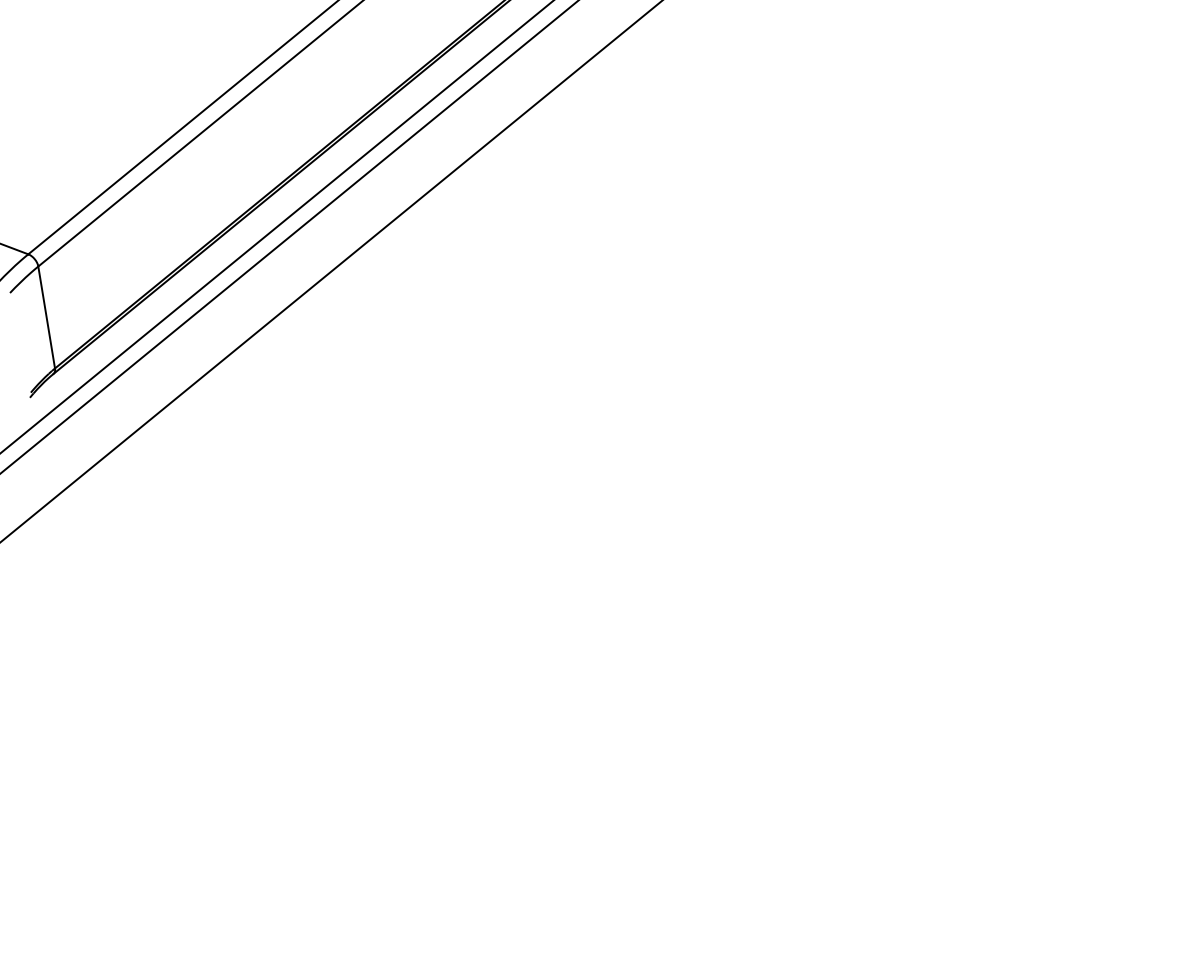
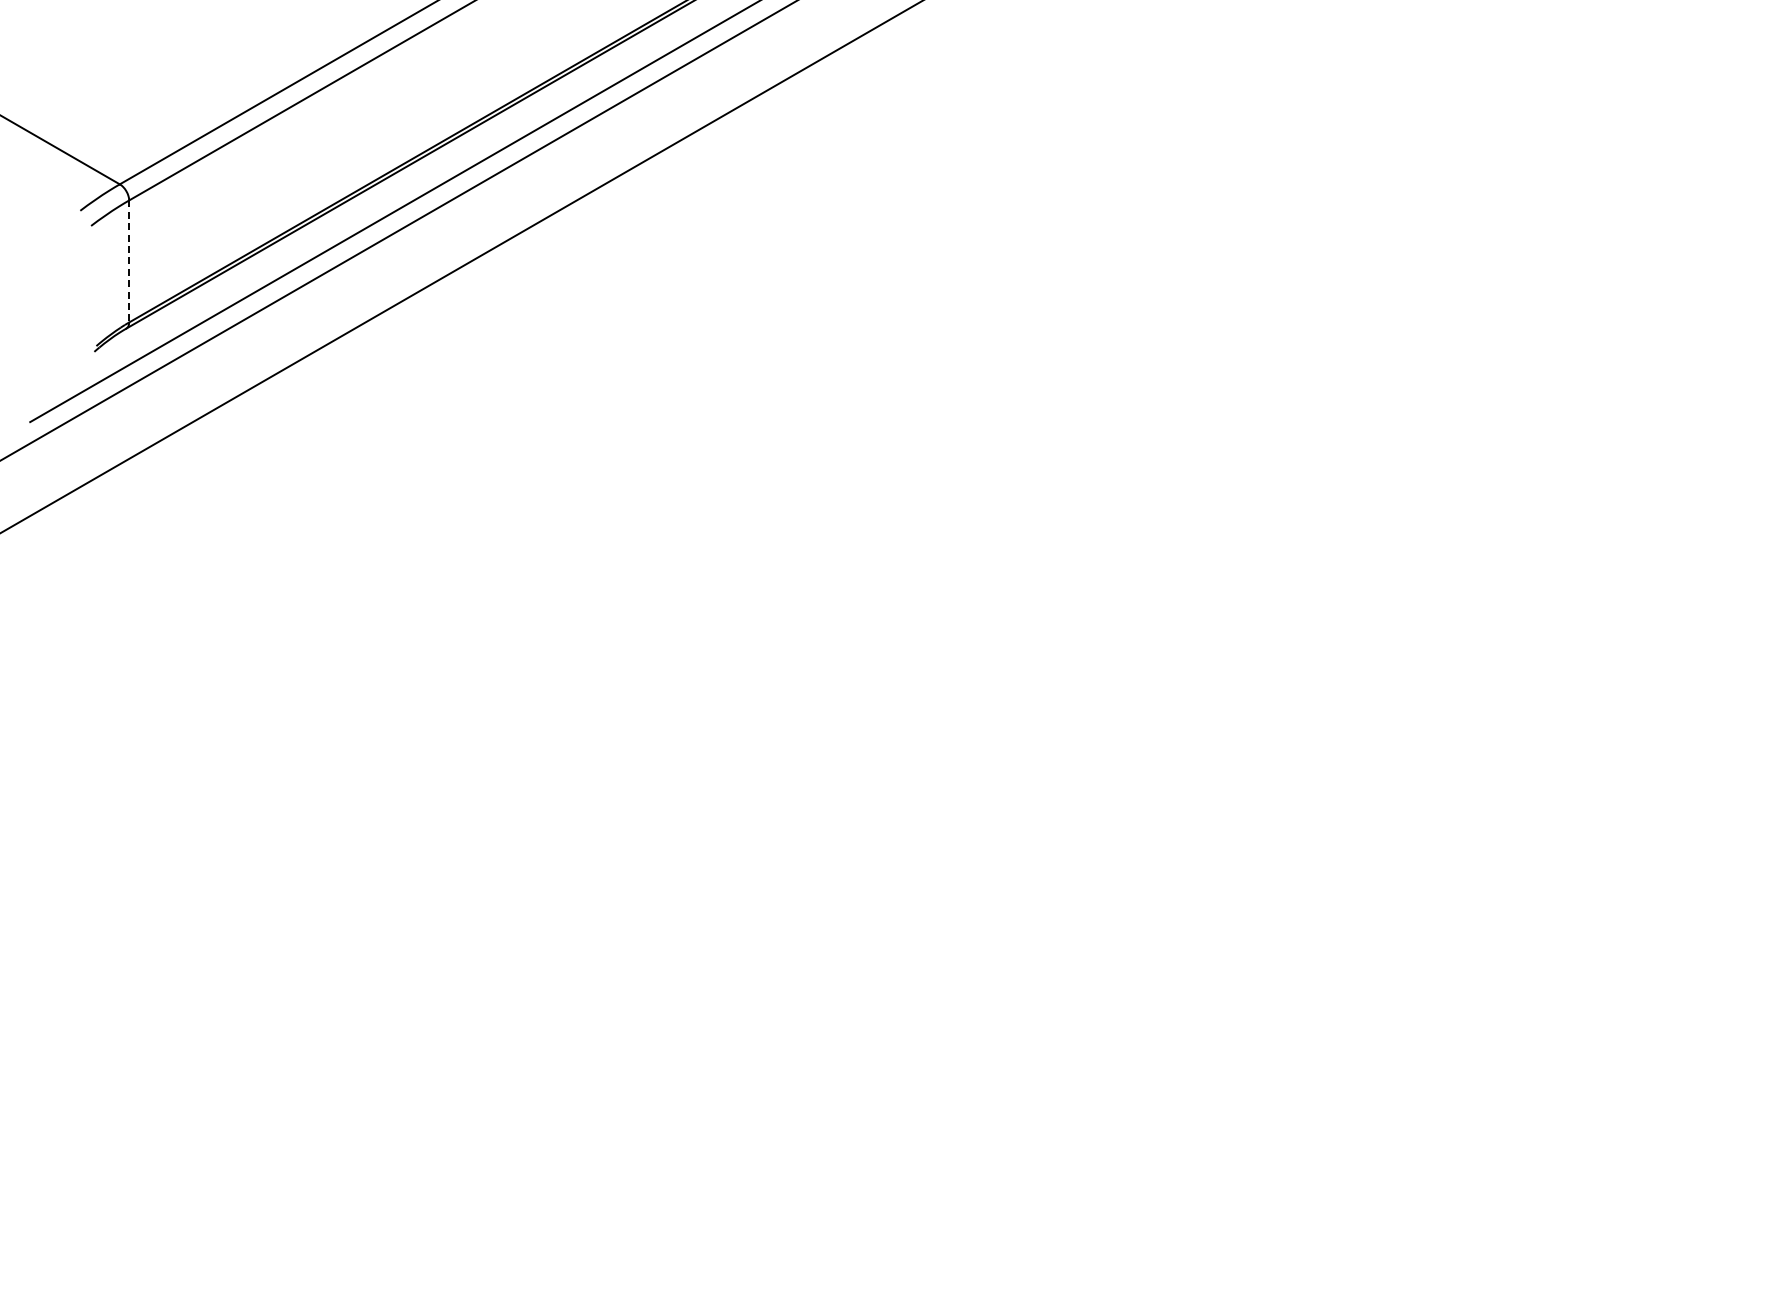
line: (46, 317) -> (129, 261), solid -> dashed

